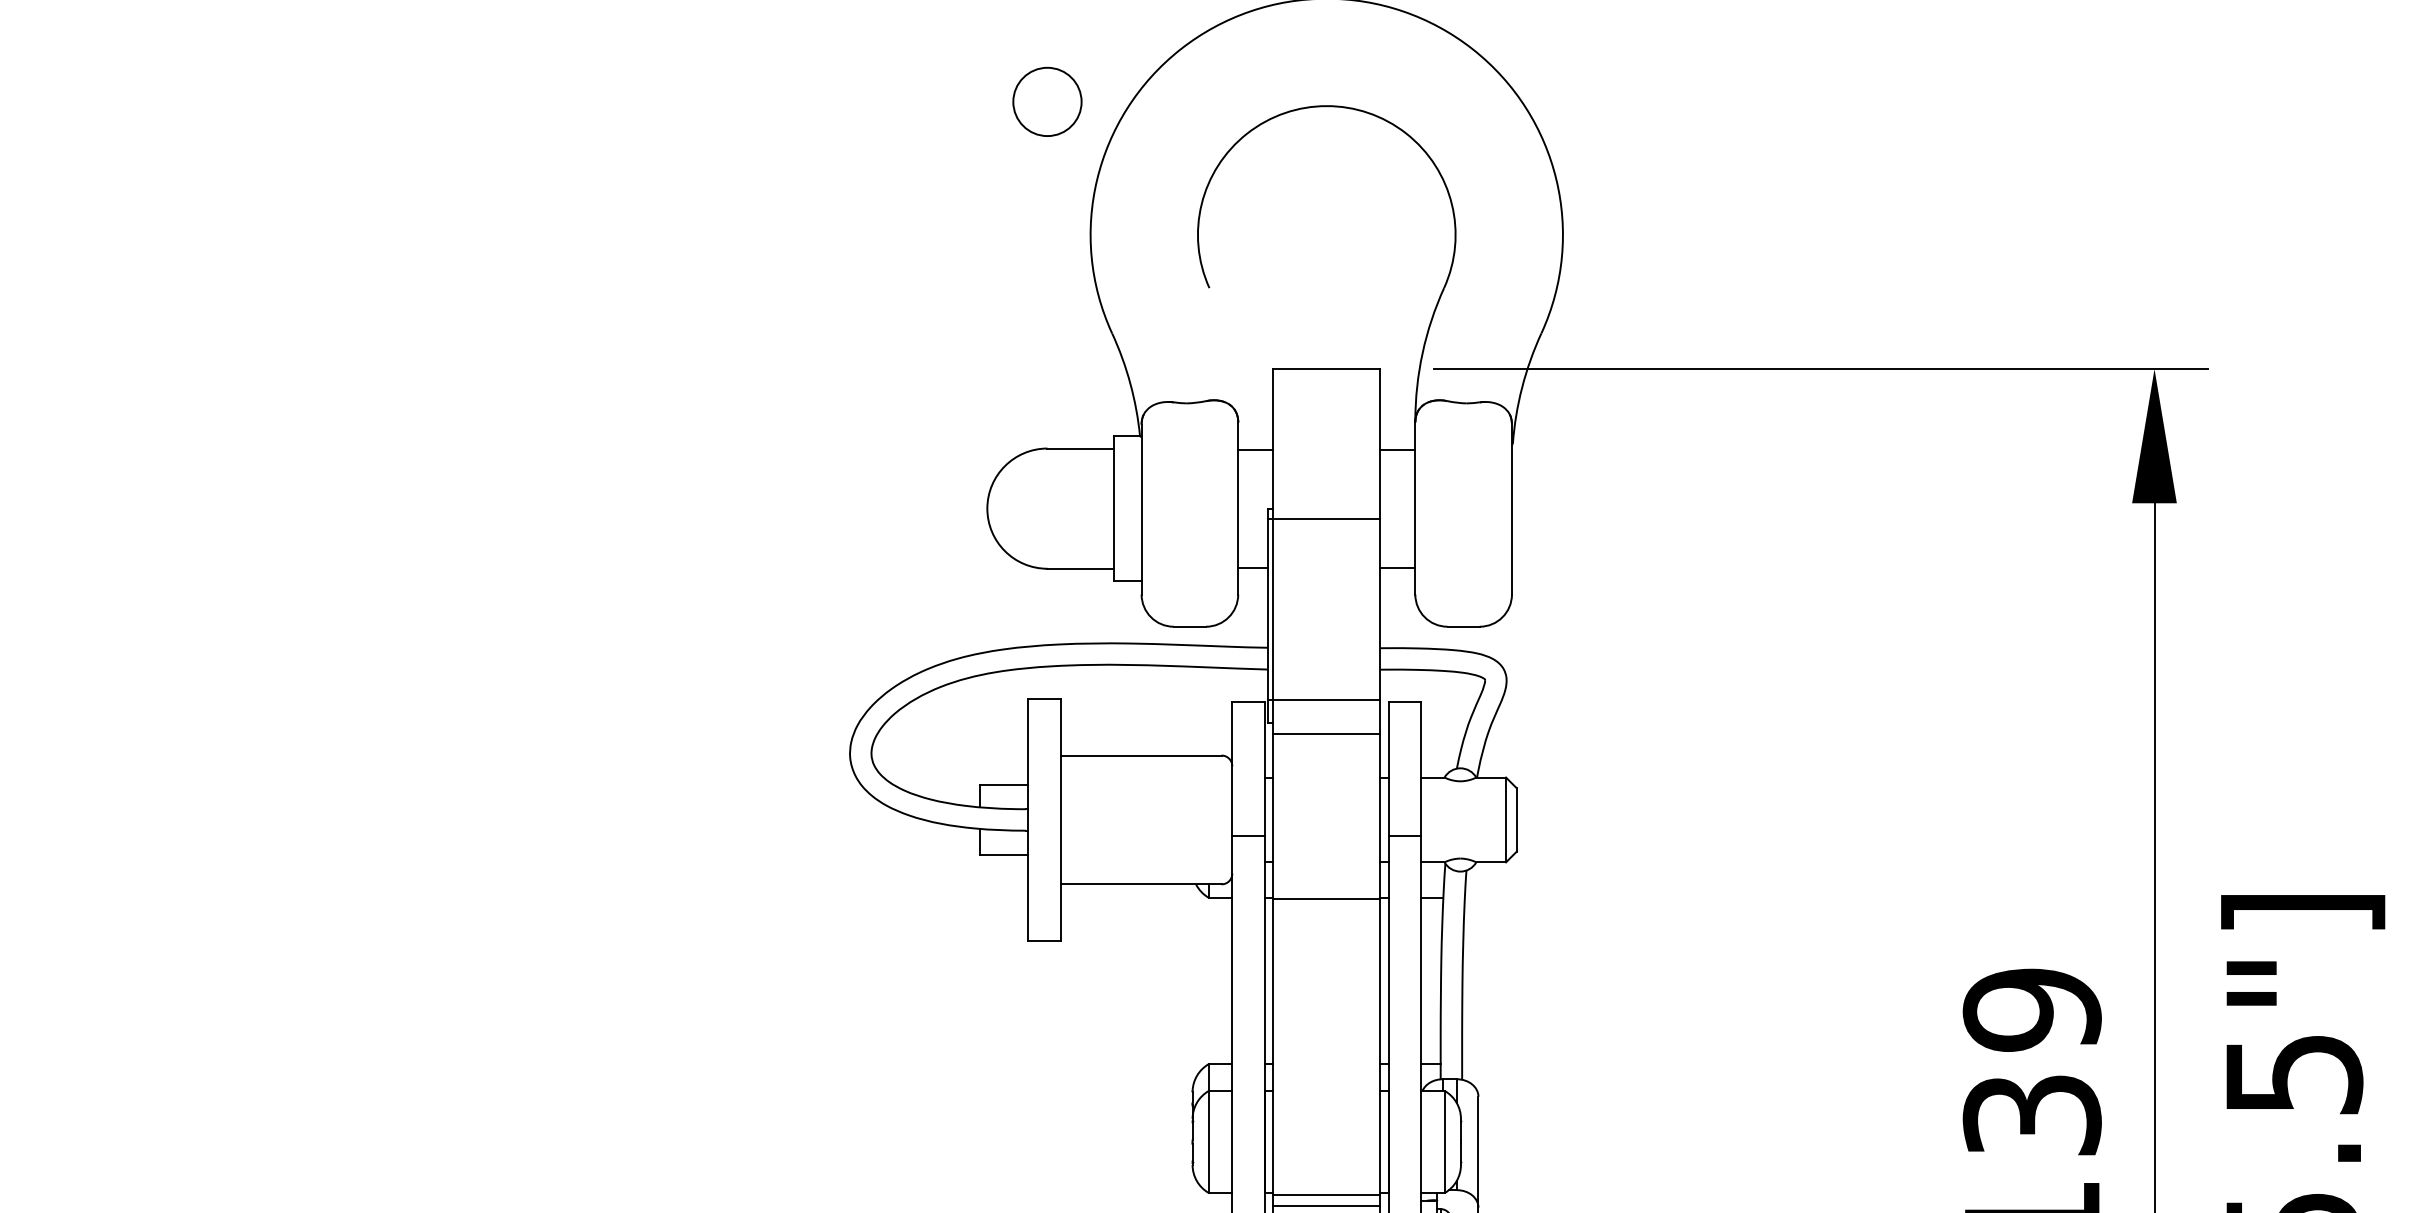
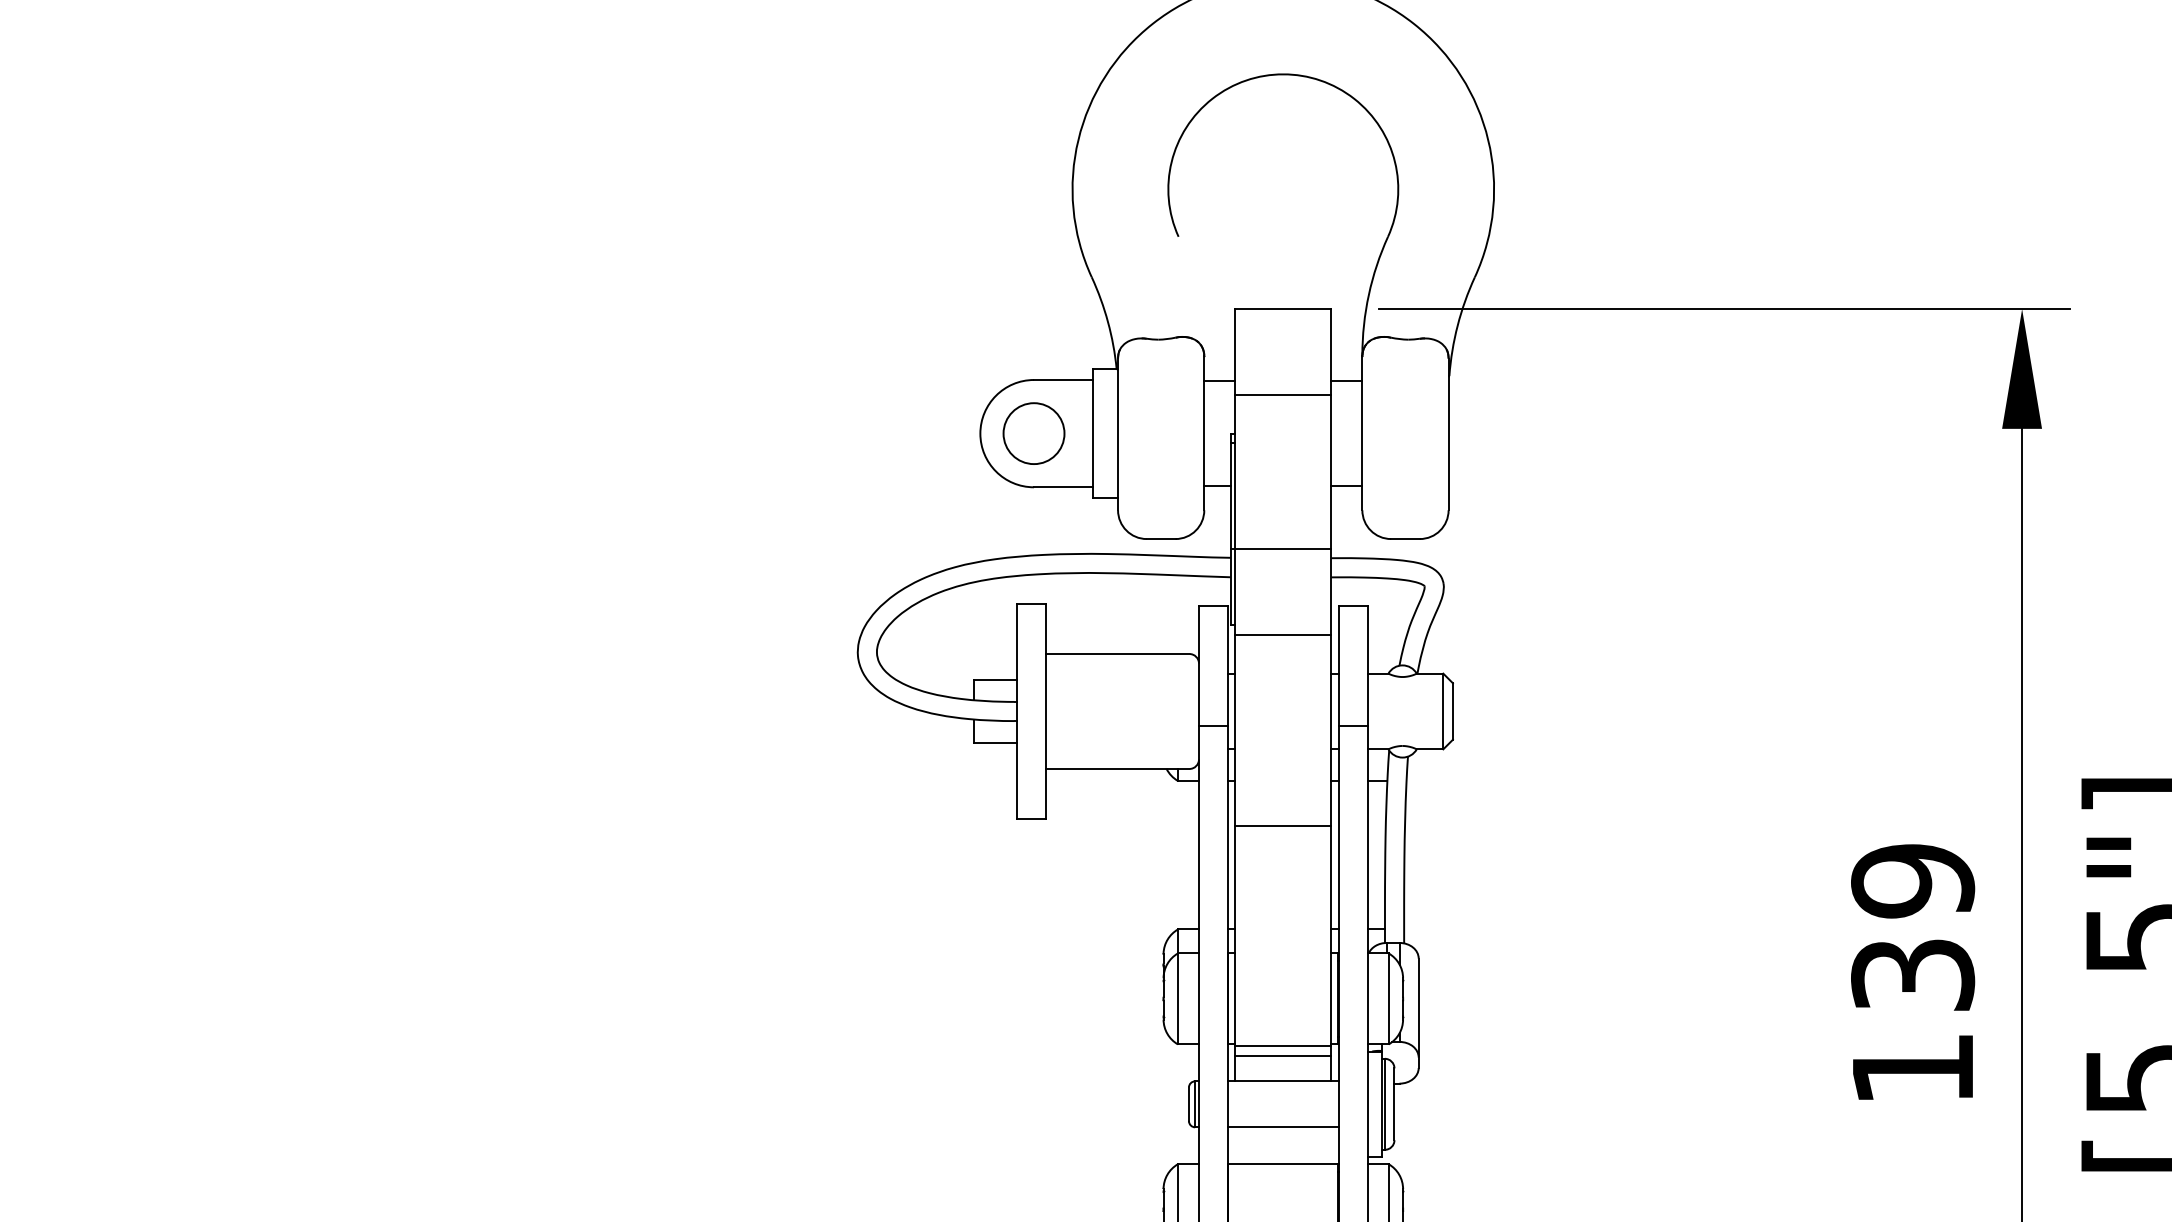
circle: (1046, 101) -> (1033, 433), moved
line: (1326, 519) -> (1283, 395), moved
line: (1323, 700) -> (1280, 548), moved
line: (1326, 899) -> (1283, 826), moved

